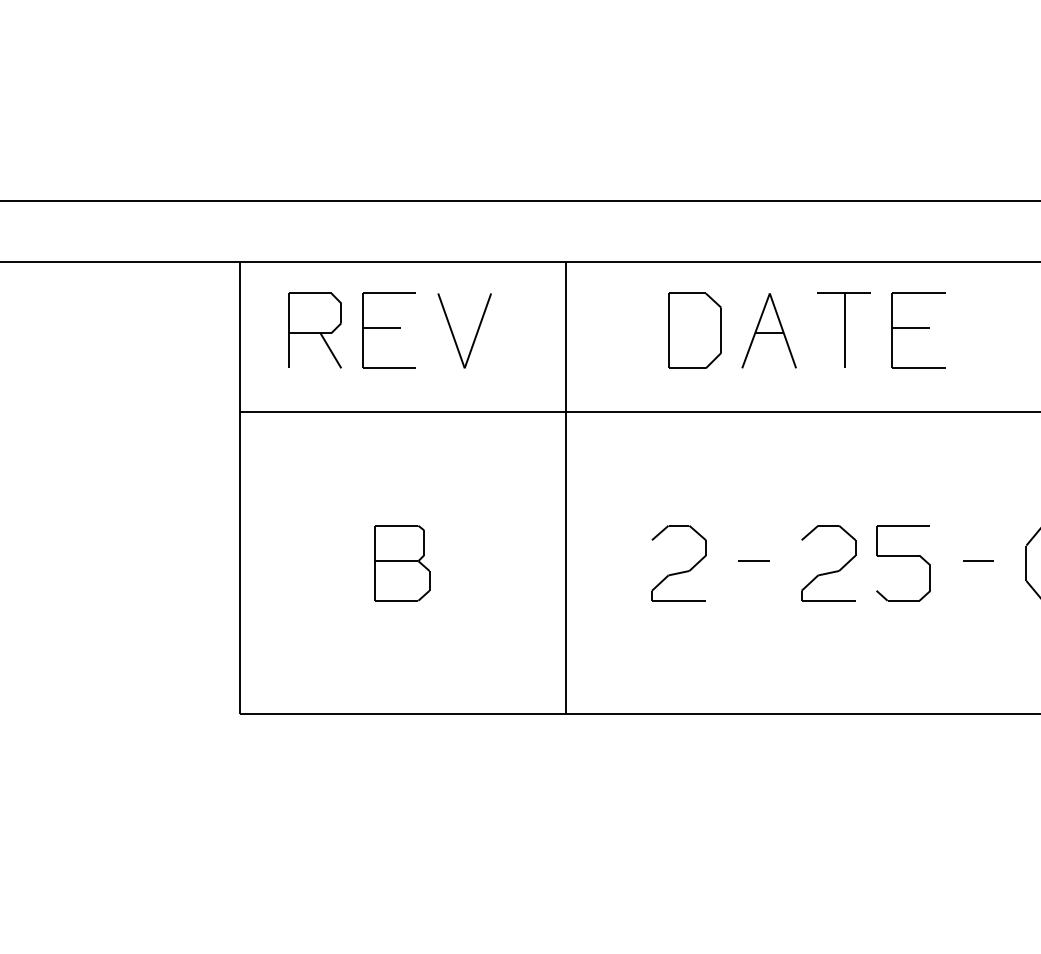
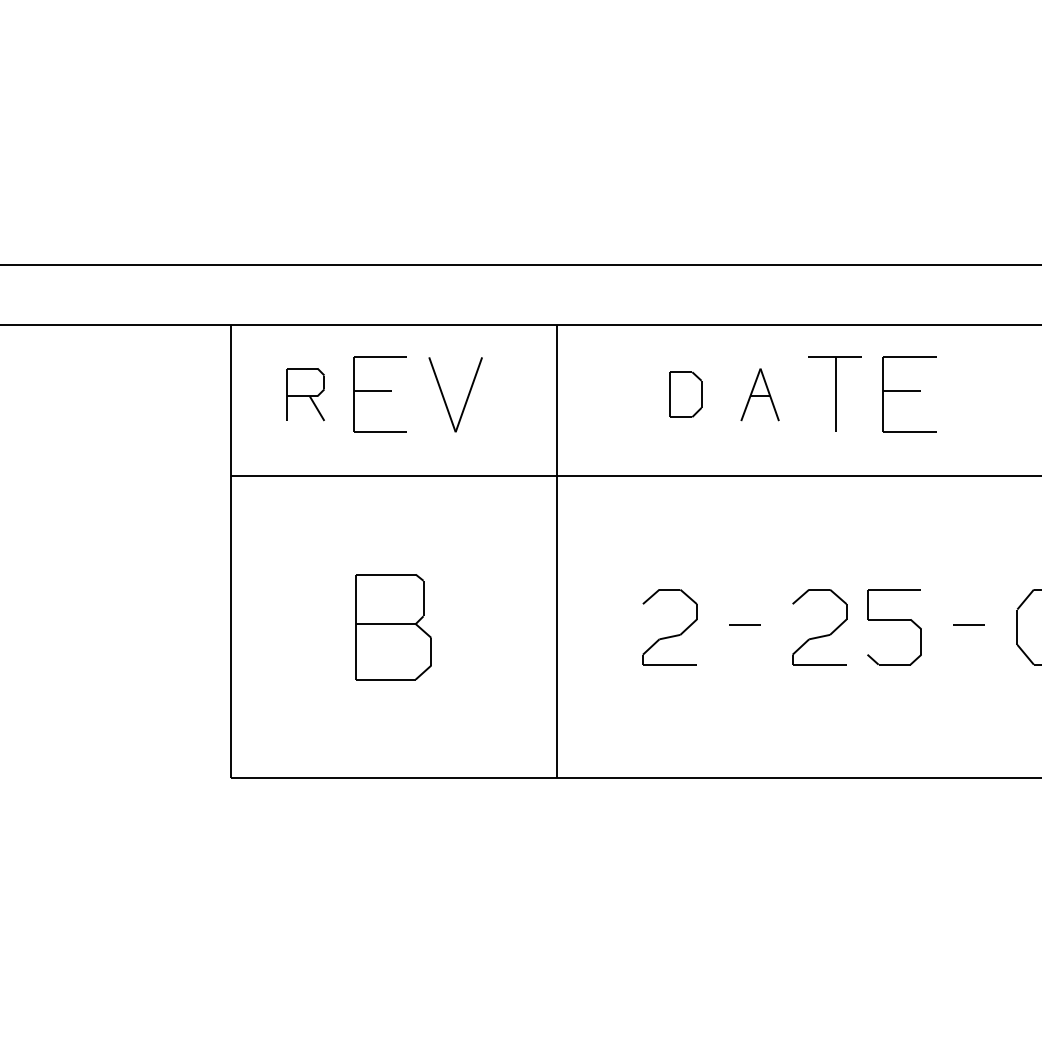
part: (314, 330) -> (305, 394), size x0.7
part: (694, 330) -> (685, 394), size x0.6
part: (768, 330) -> (759, 394), size x0.7
part: (402, 563) -> (393, 627), size x1.4

